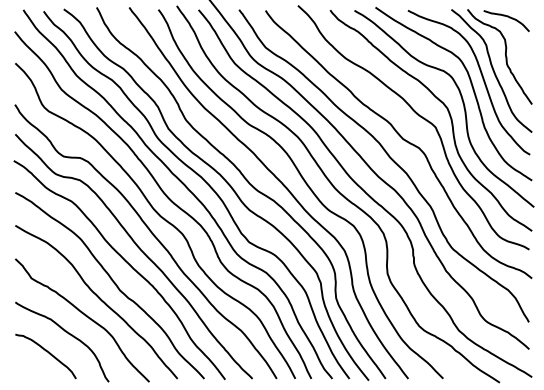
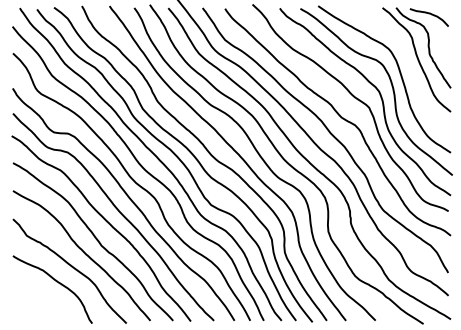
curve: (481, 76) -> (408, 64), removed
curve: (48, 353) -> (41, 299), removed

